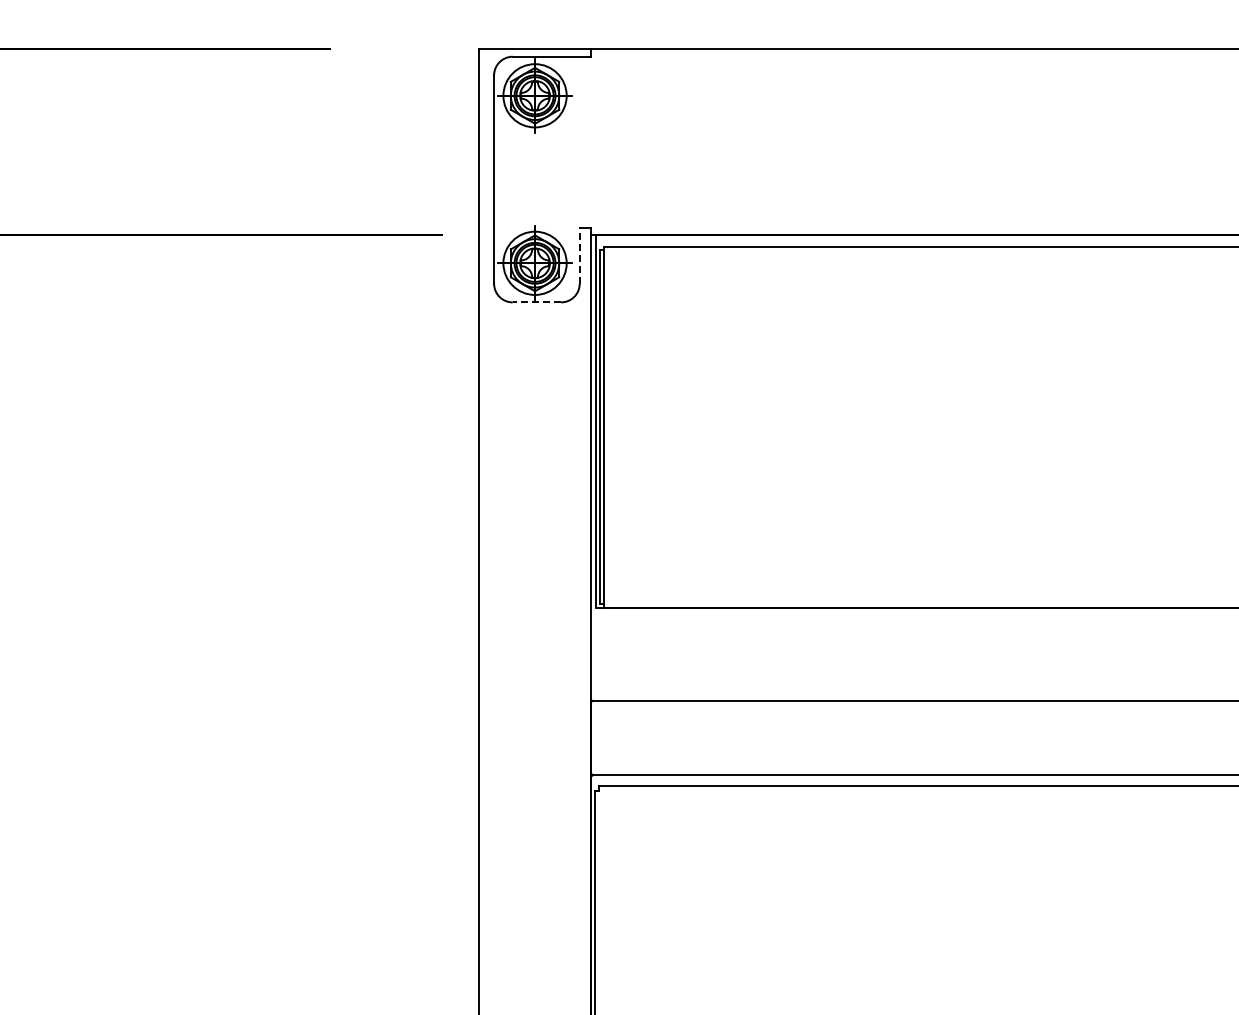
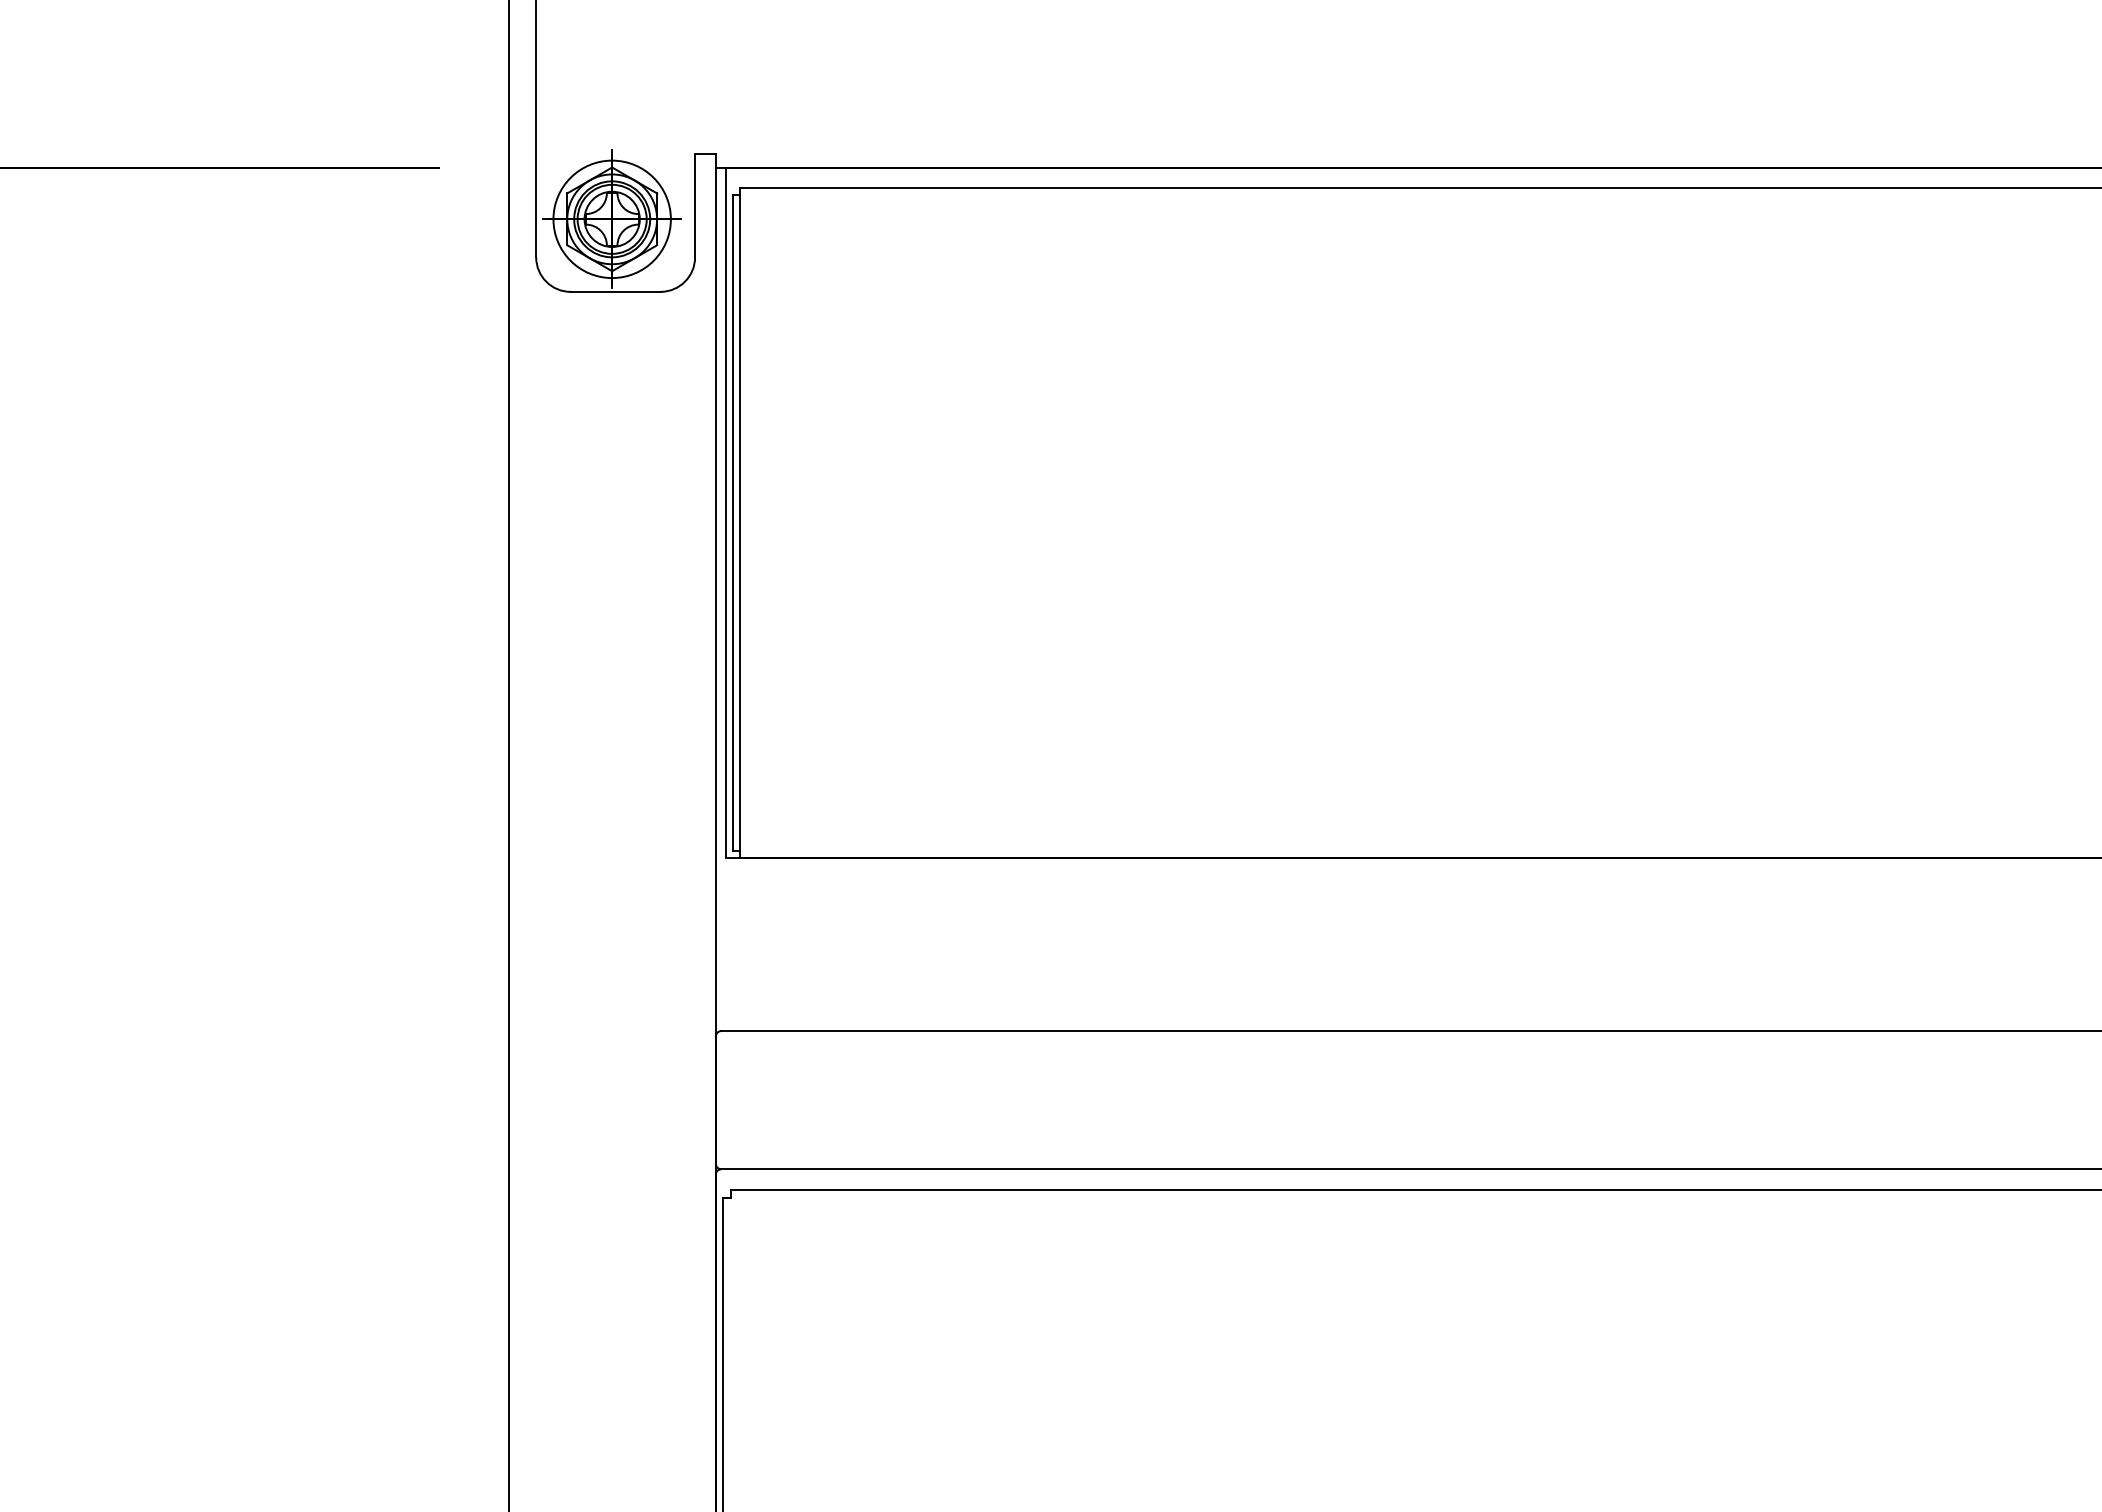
line: (579, 255) -> (694, 204), dashed -> solid
line: (536, 302) -> (614, 292), dashed -> solid

